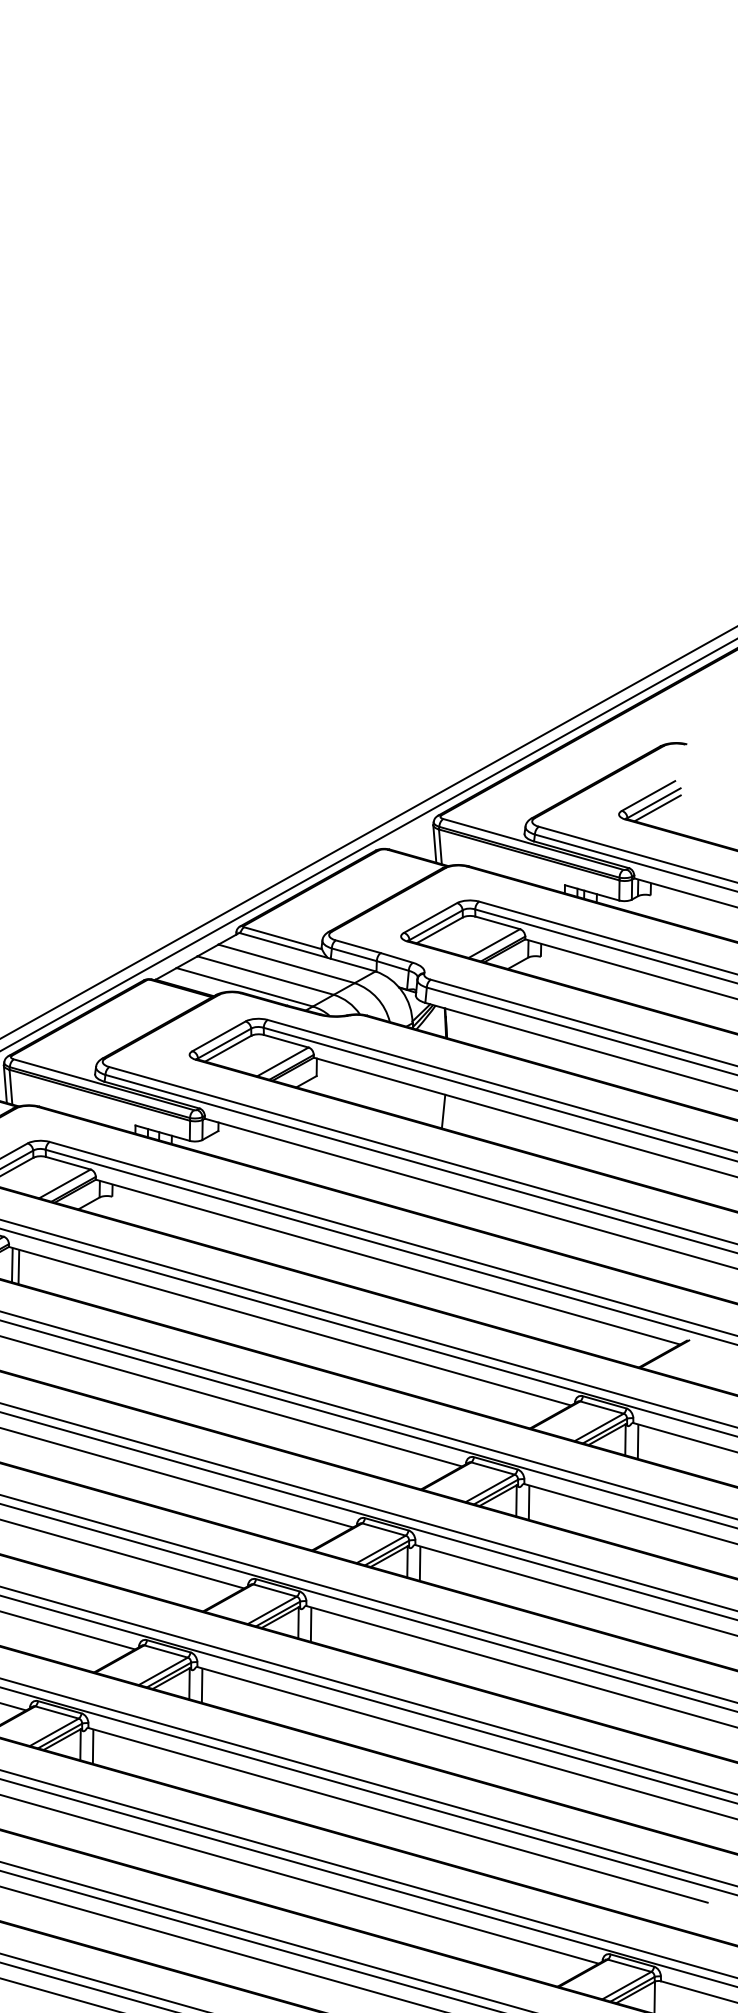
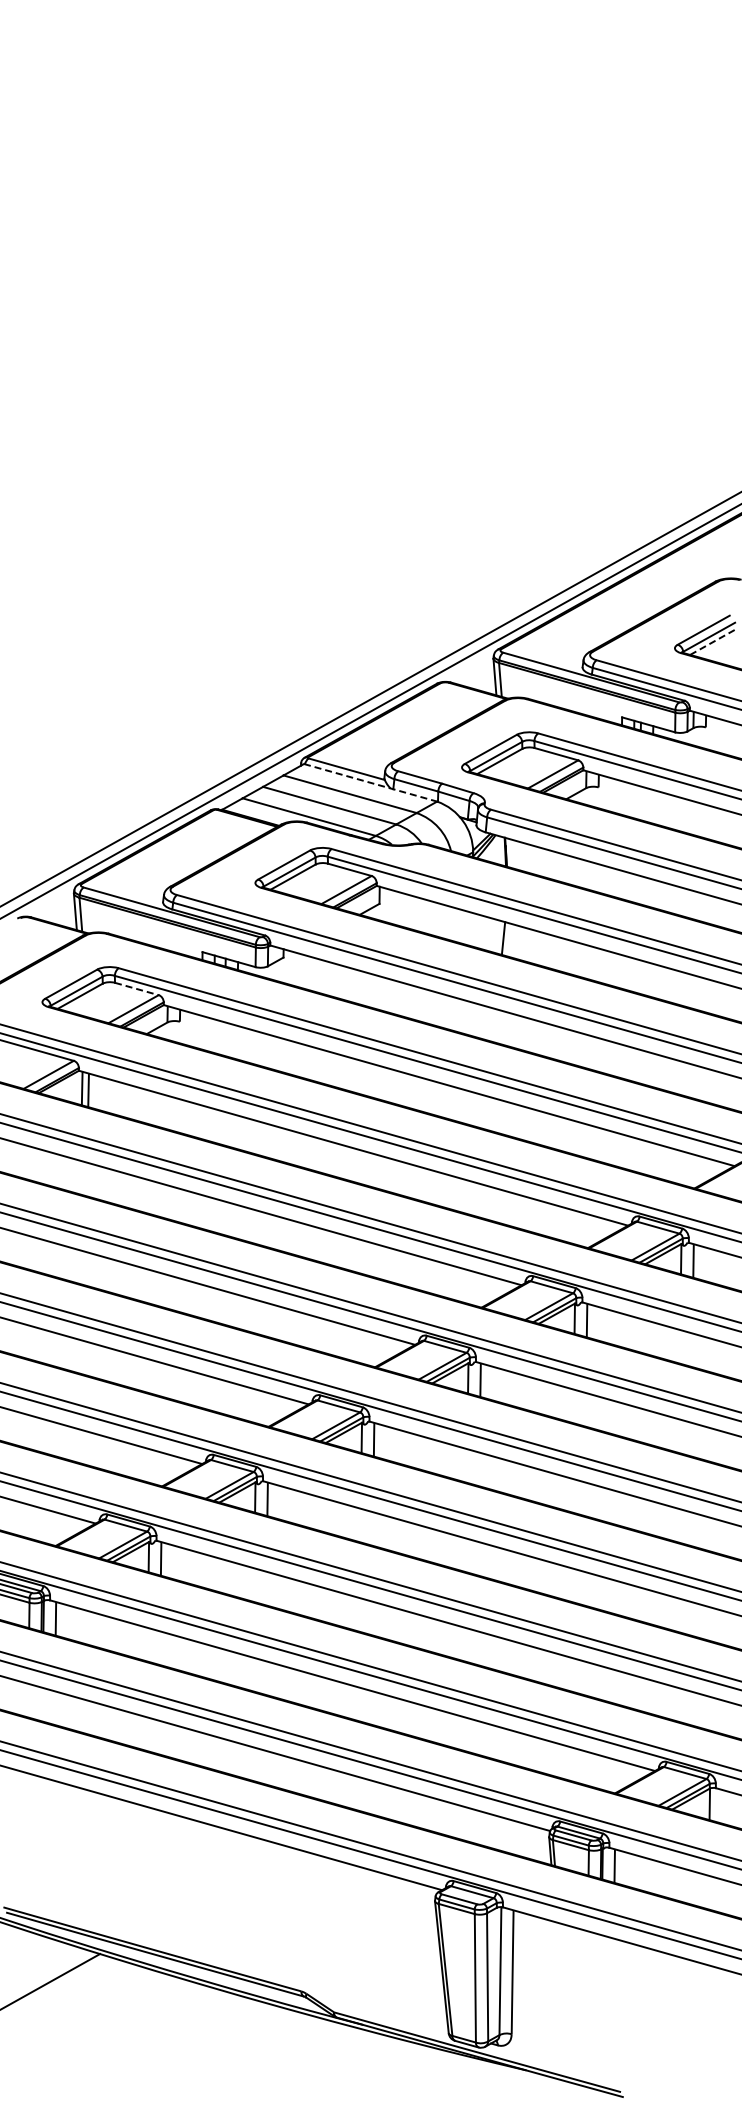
line: (657, 808) -> (712, 642), solid -> dashed
line: (308, 951) -> (371, 782), solid -> dashed
line: (67, 1163) -> (136, 989), solid -> dashed

